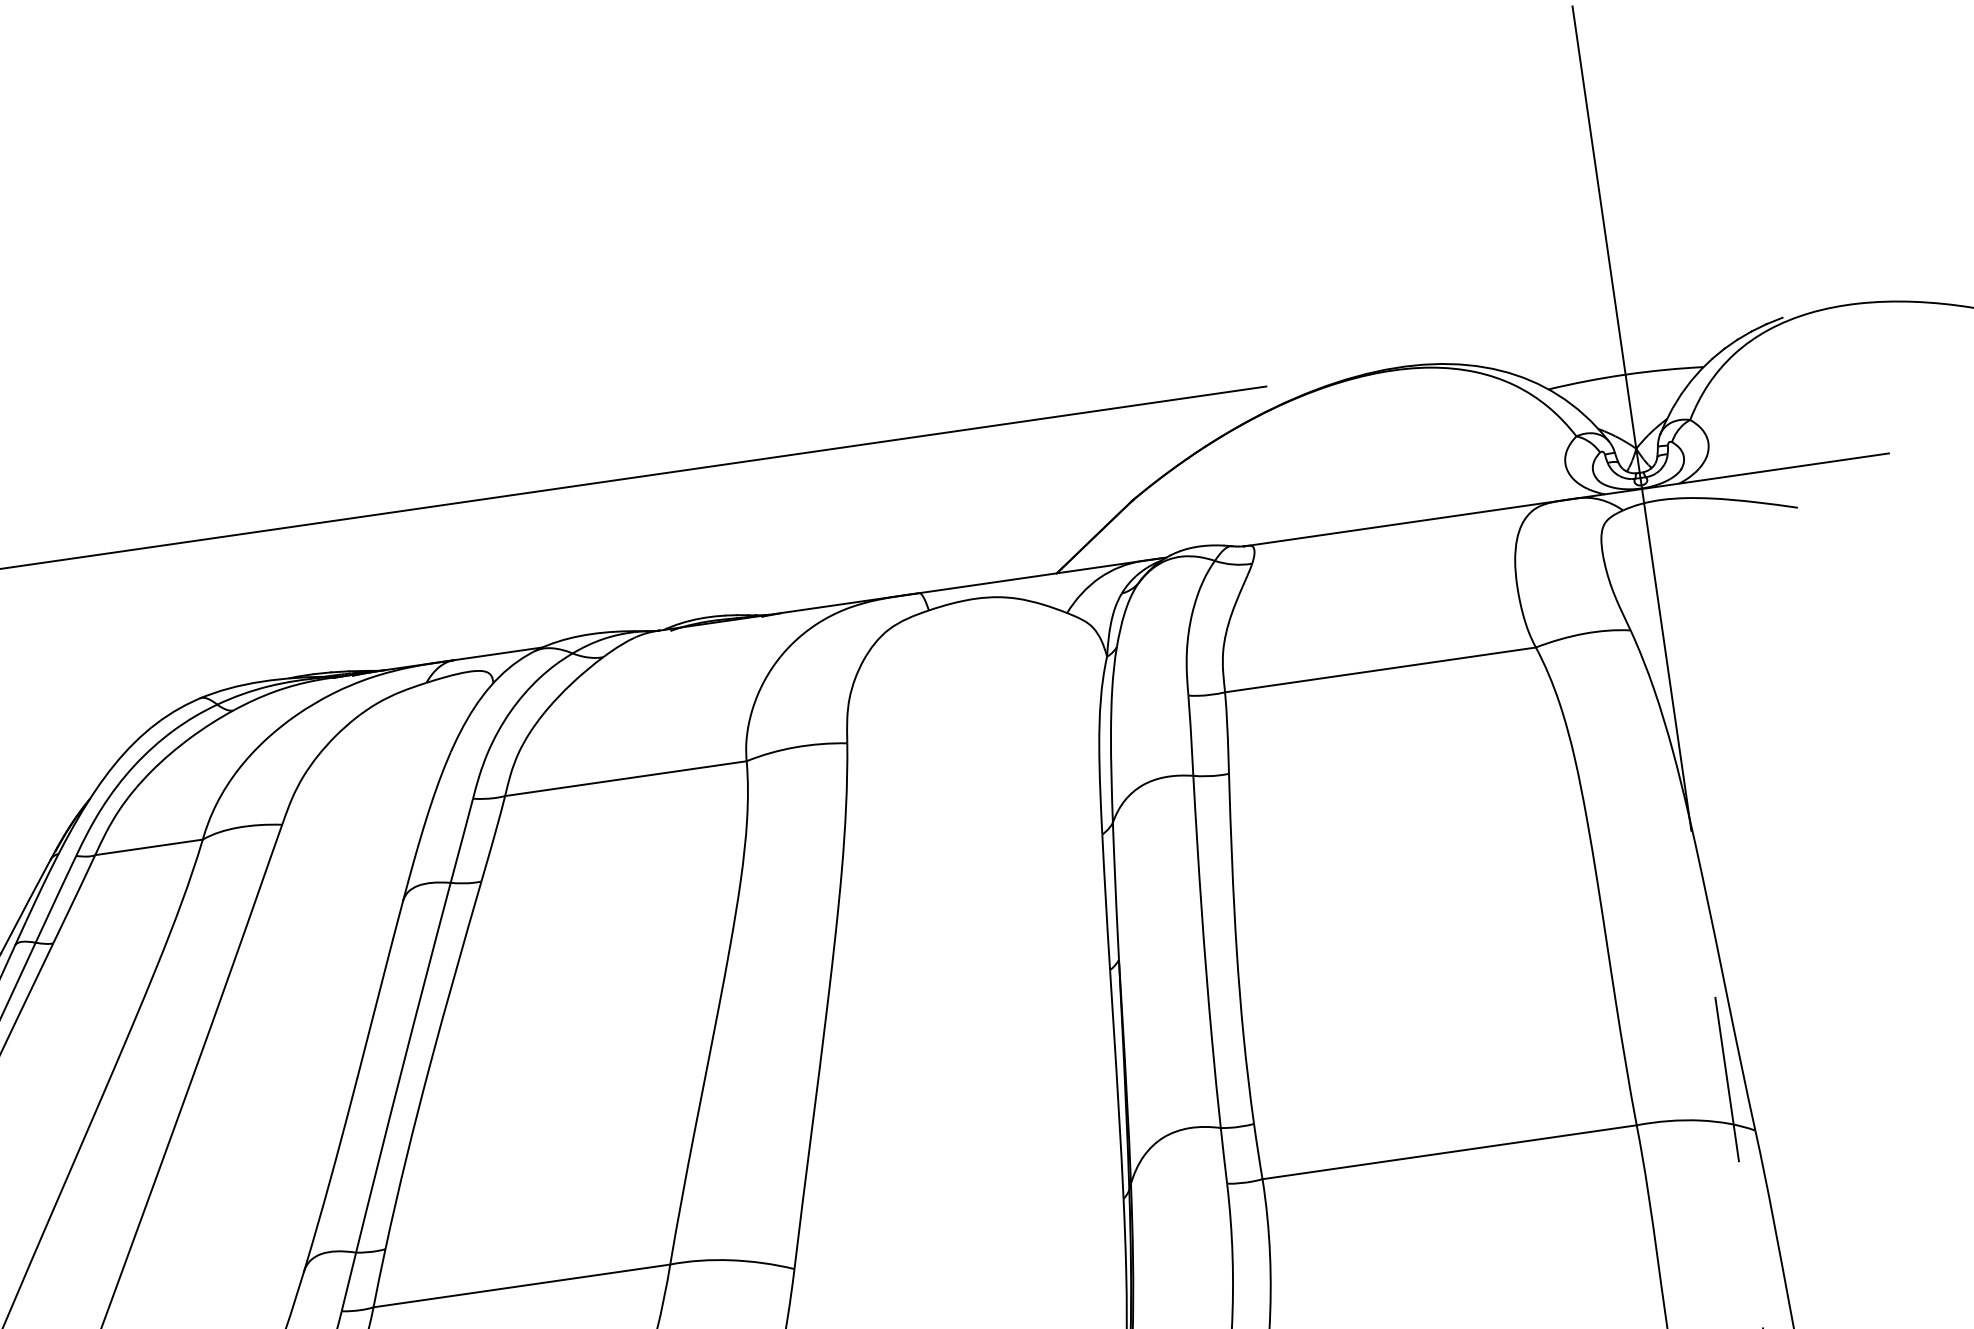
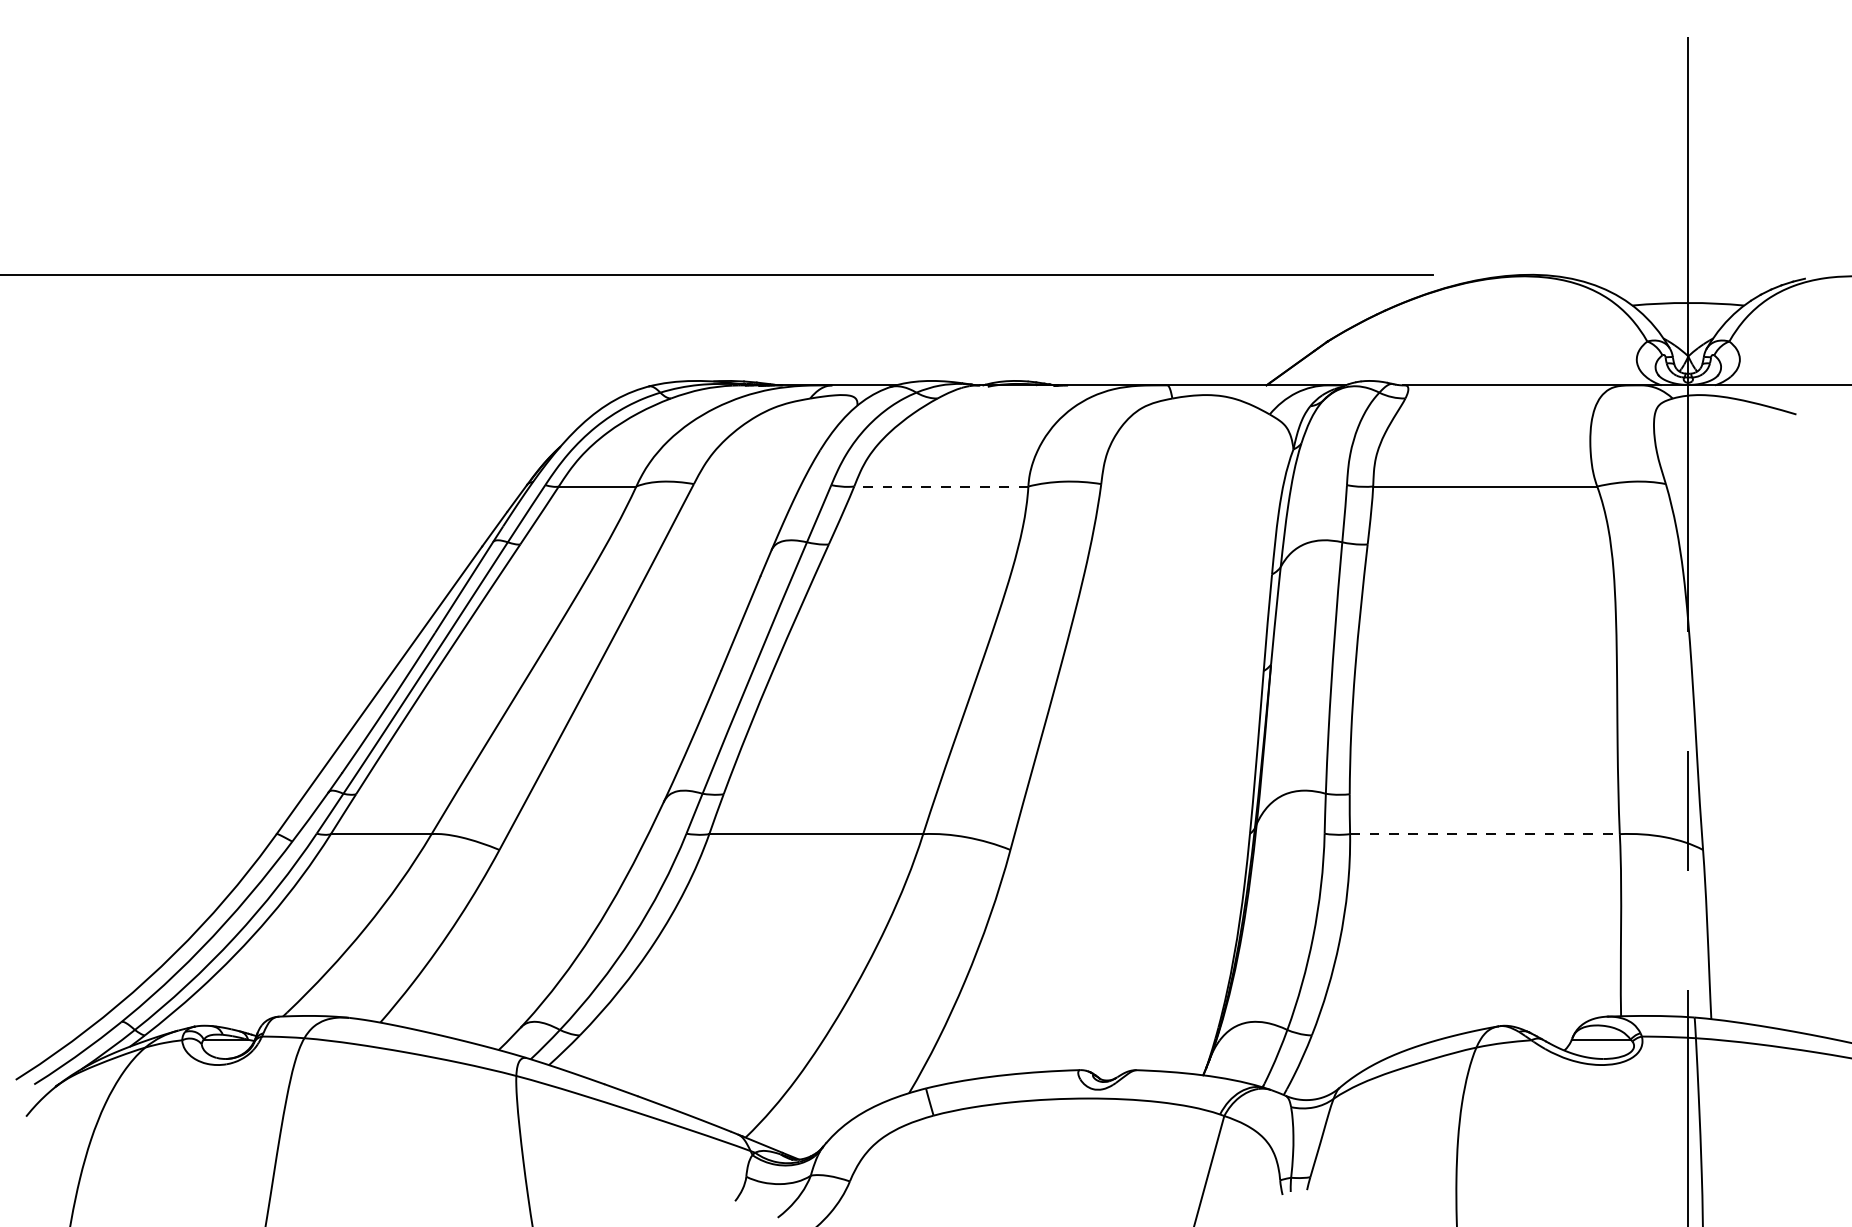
line: (624, 778) -> (940, 486), solid -> dashed
line: (1449, 1152) -> (1484, 834), solid -> dashed

